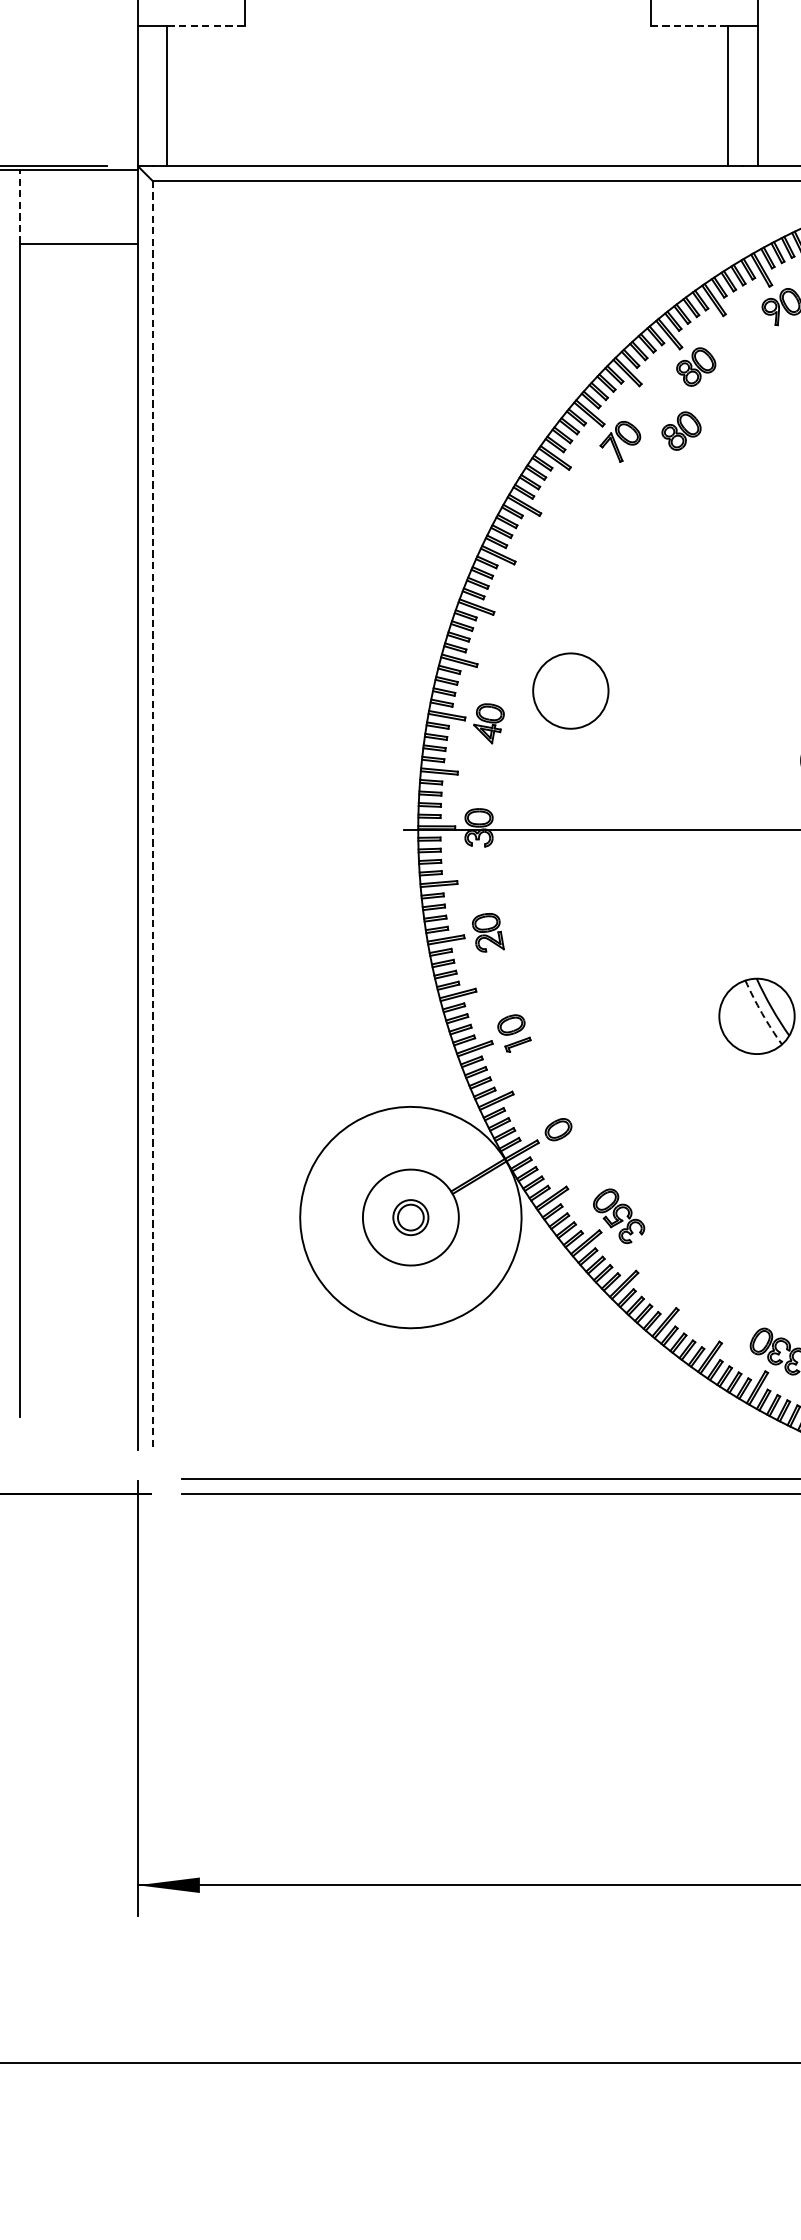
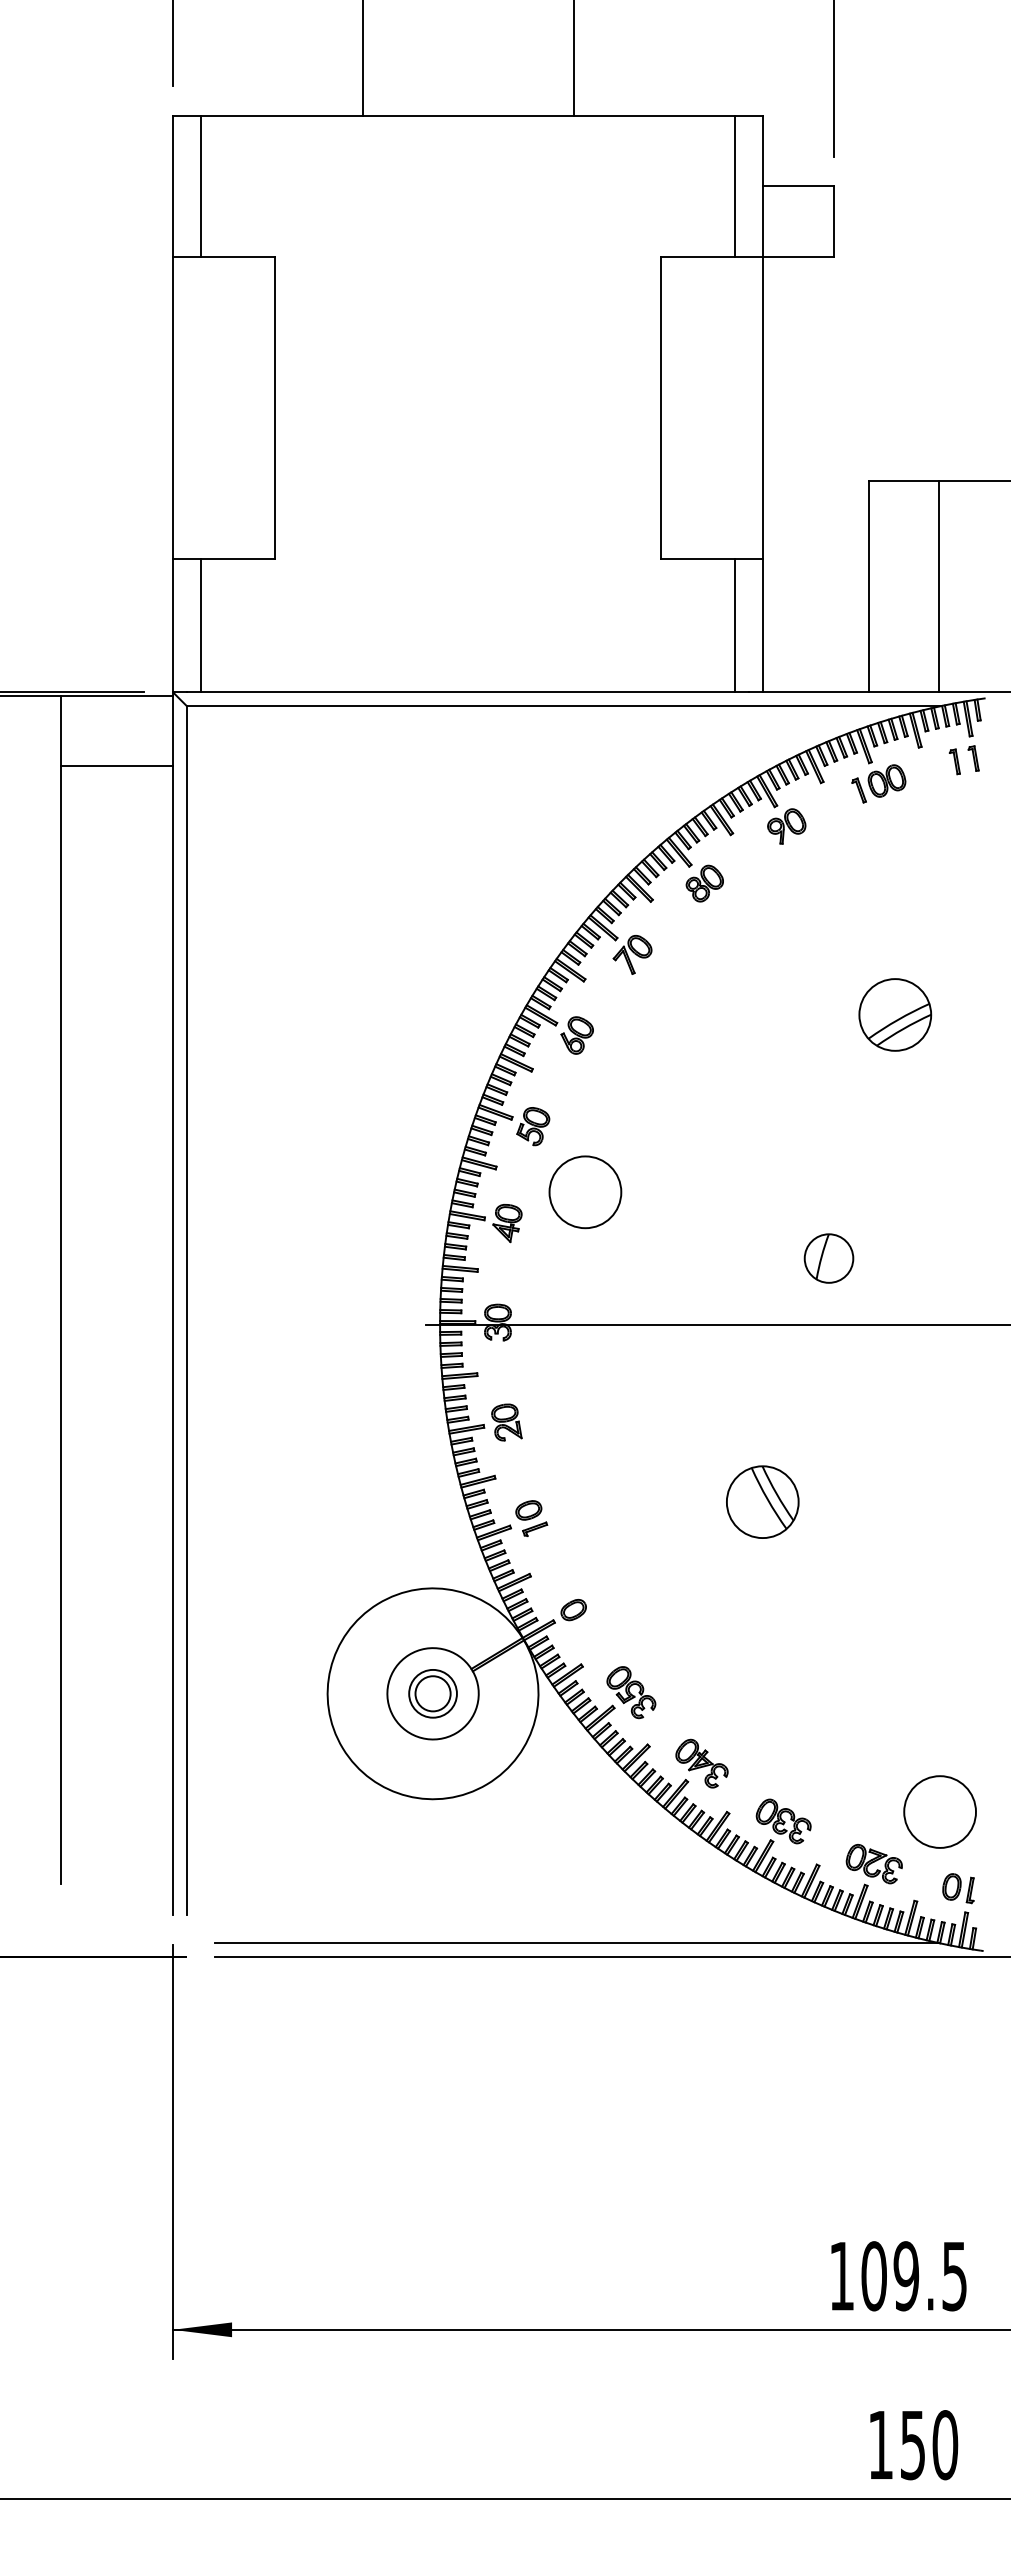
line: (206, 25) -> (238, 558), dashed -> solid
line: (689, 25) -> (698, 558), dashed -> solid
line: (19, 206) -> (60, 730), dashed -> solid
part: (681, 430) -> (690, 944), removed
part: (561, 526) -> (576, 1035), added
part: (516, 622) -> (533, 1126), added
line: (153, 816) -> (187, 1311), dashed -> solid
arc: (761, 1013) -> (767, 1499), dashed -> solid
part: (410, 1217) -> (432, 1693), size x1.43
part: (692, 1290) -> (701, 1763), added

